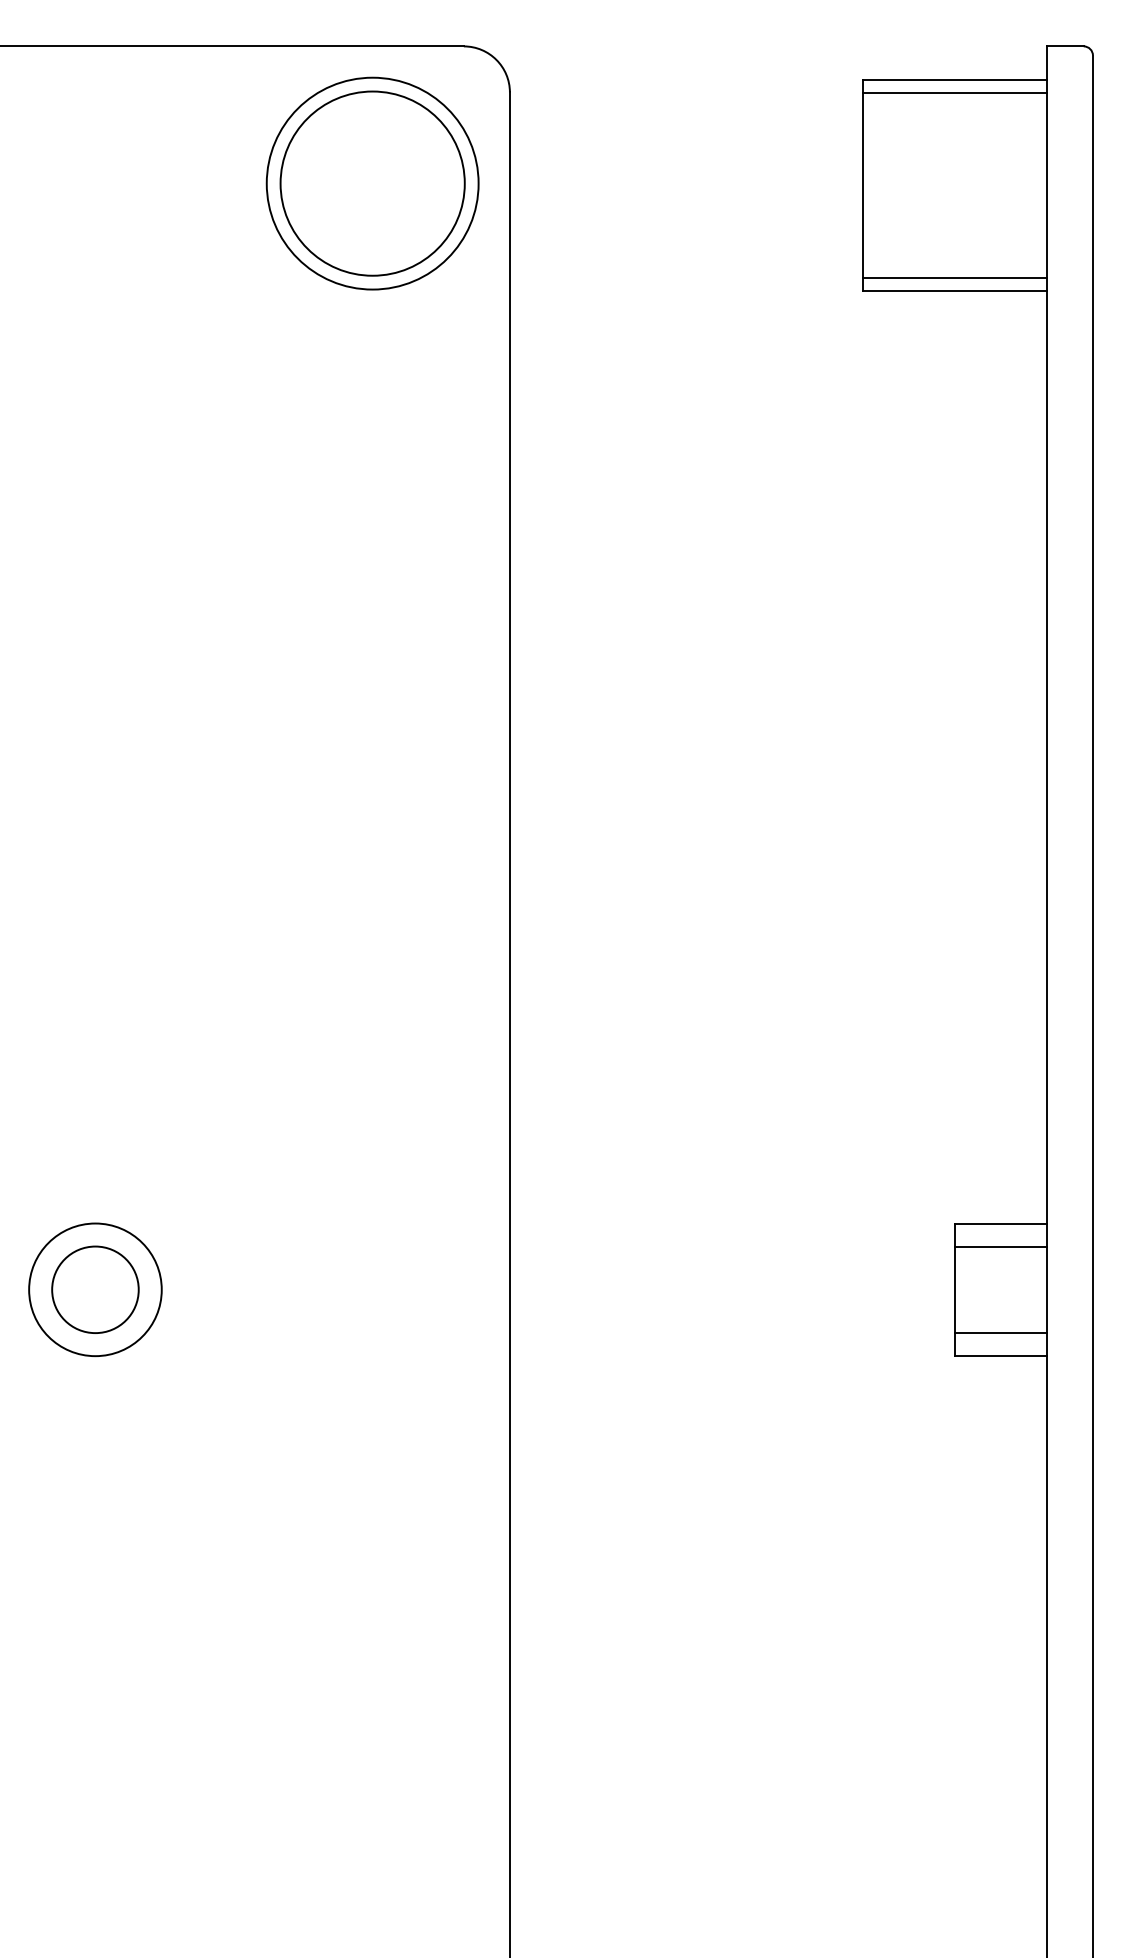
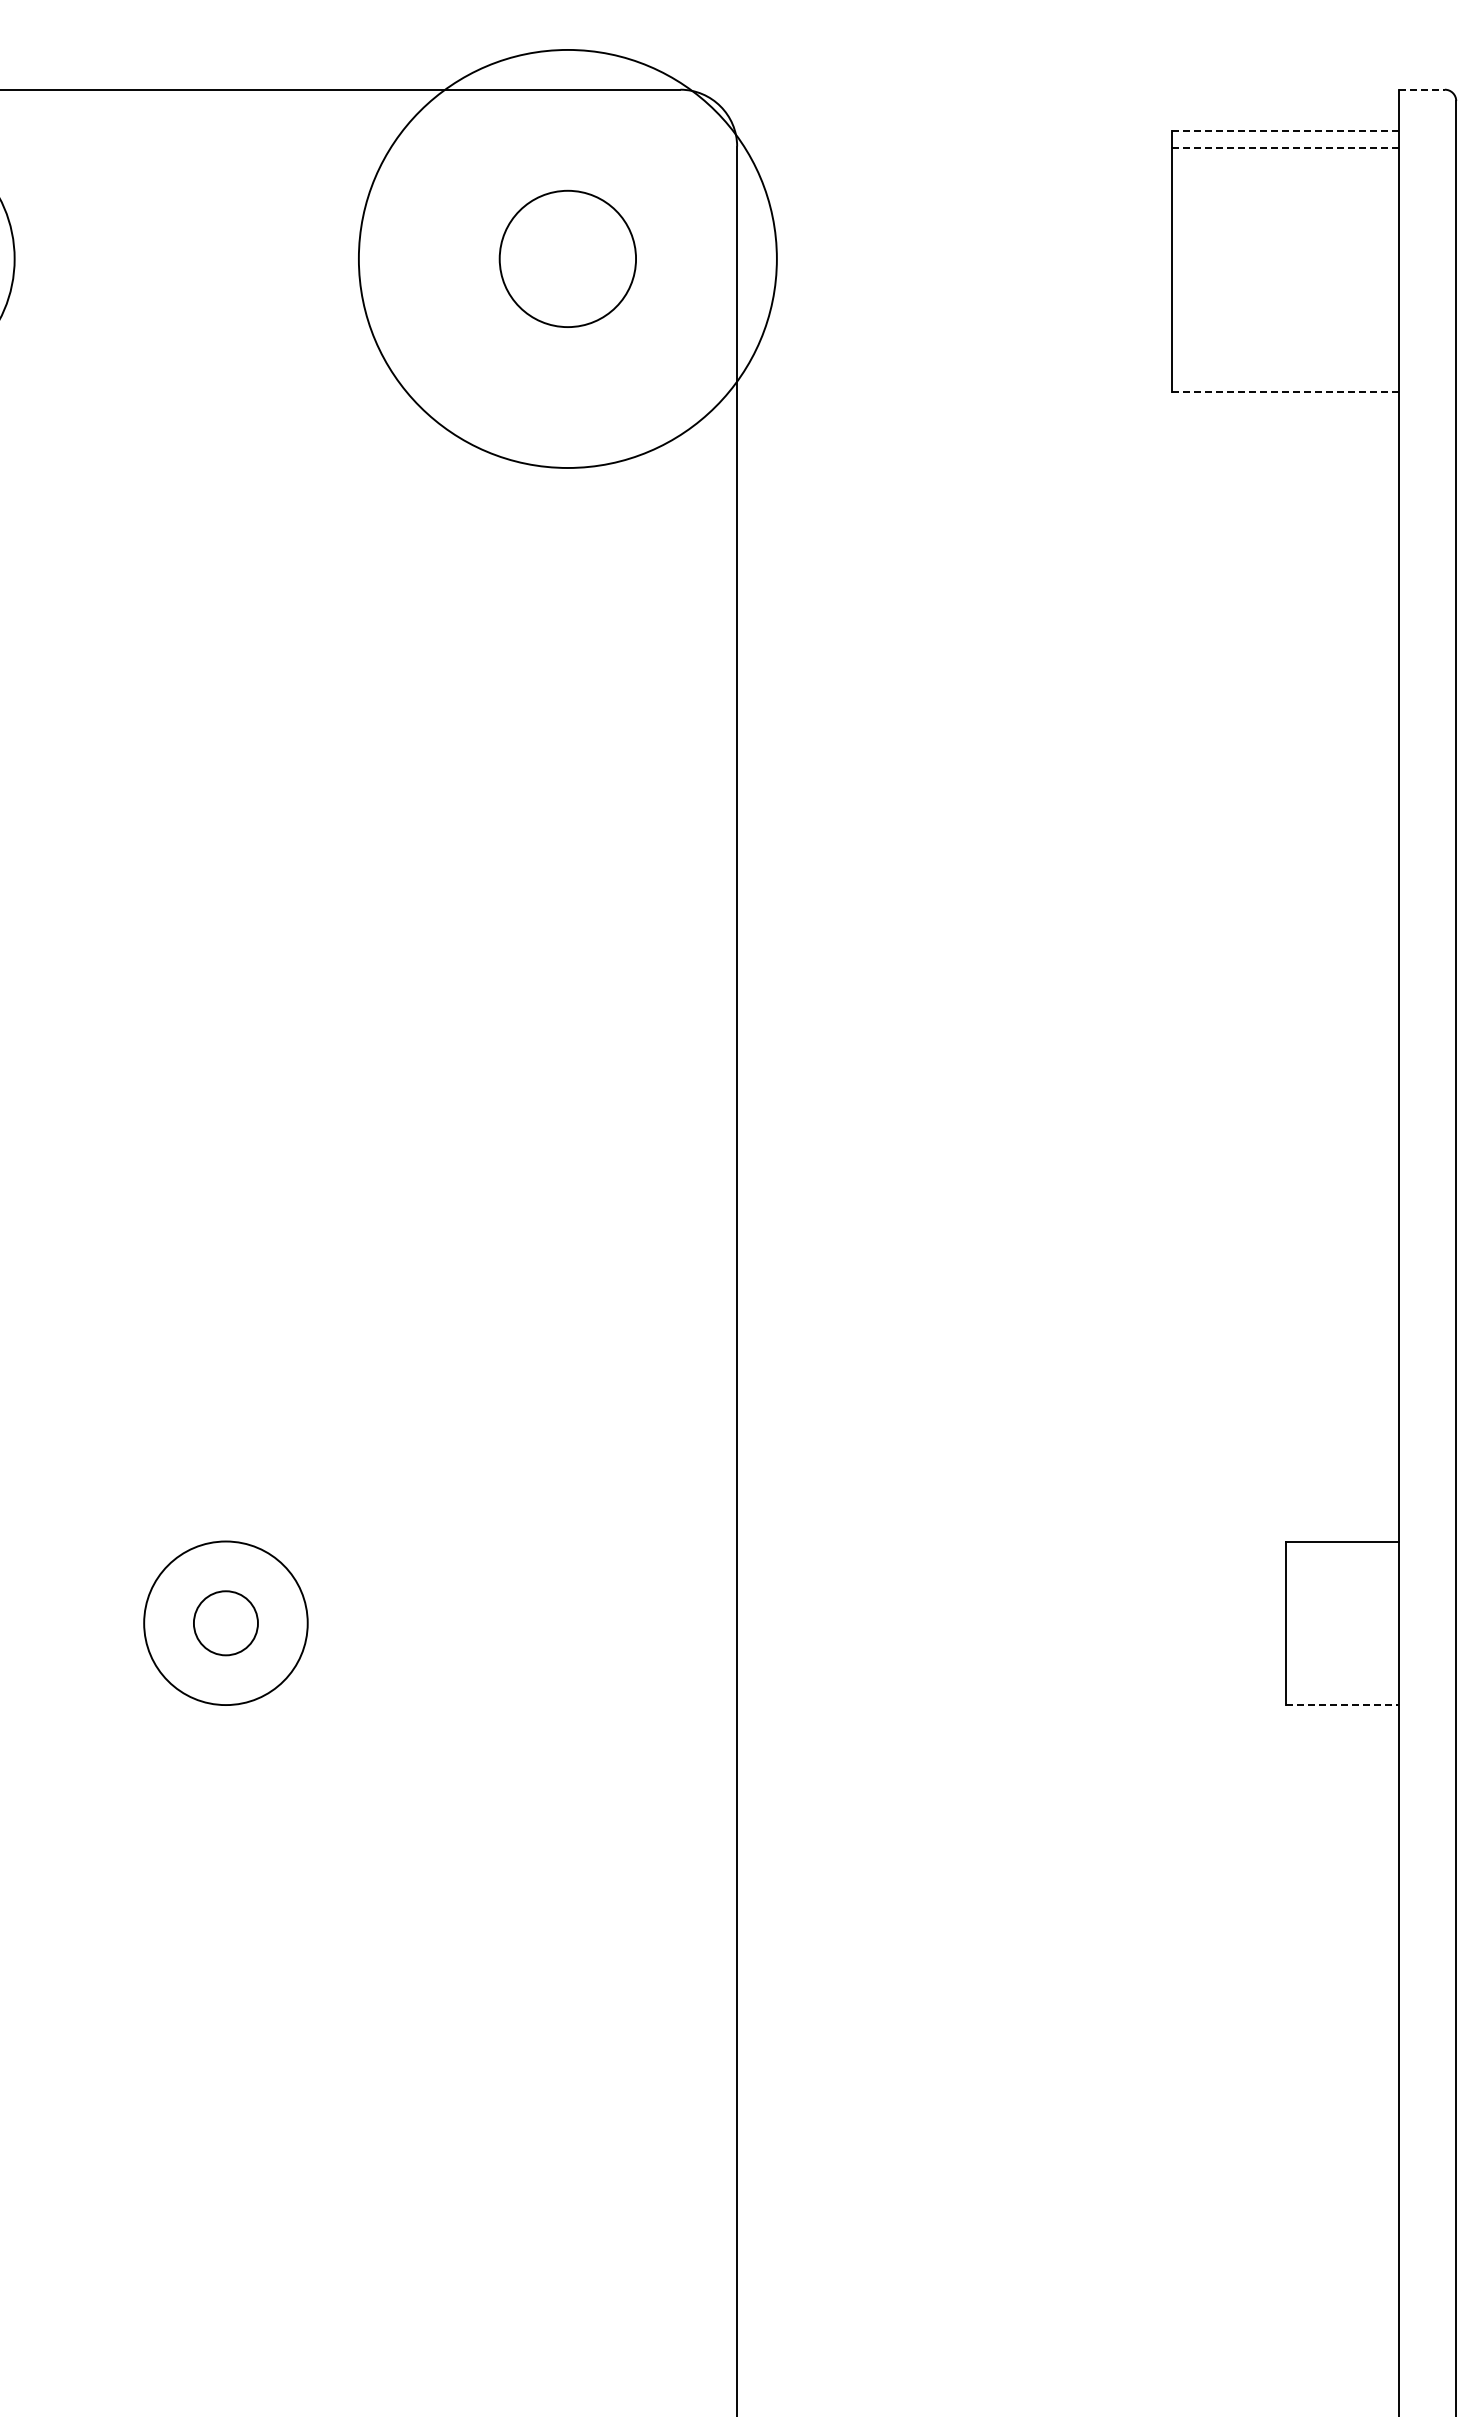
line: (1065, 46) -> (1422, 89), solid -> dashed
line: (954, 79) -> (1285, 130), solid -> dashed
line: (954, 93) -> (1285, 147), solid -> dashed
circle: (372, 183) -> (567, 258), size x0.6
circle: (372, 183) -> (567, 258), size x1.6
line: (954, 277) -> (1285, 374), removed
line: (954, 291) -> (1285, 391), solid -> dashed
line: (1000, 1246) -> (1342, 1569), removed
circle: (95, 1289) -> (225, 1622), size x0.6
line: (1000, 1332) -> (1342, 1676), removed
line: (1000, 1356) -> (1342, 1705), solid -> dashed

